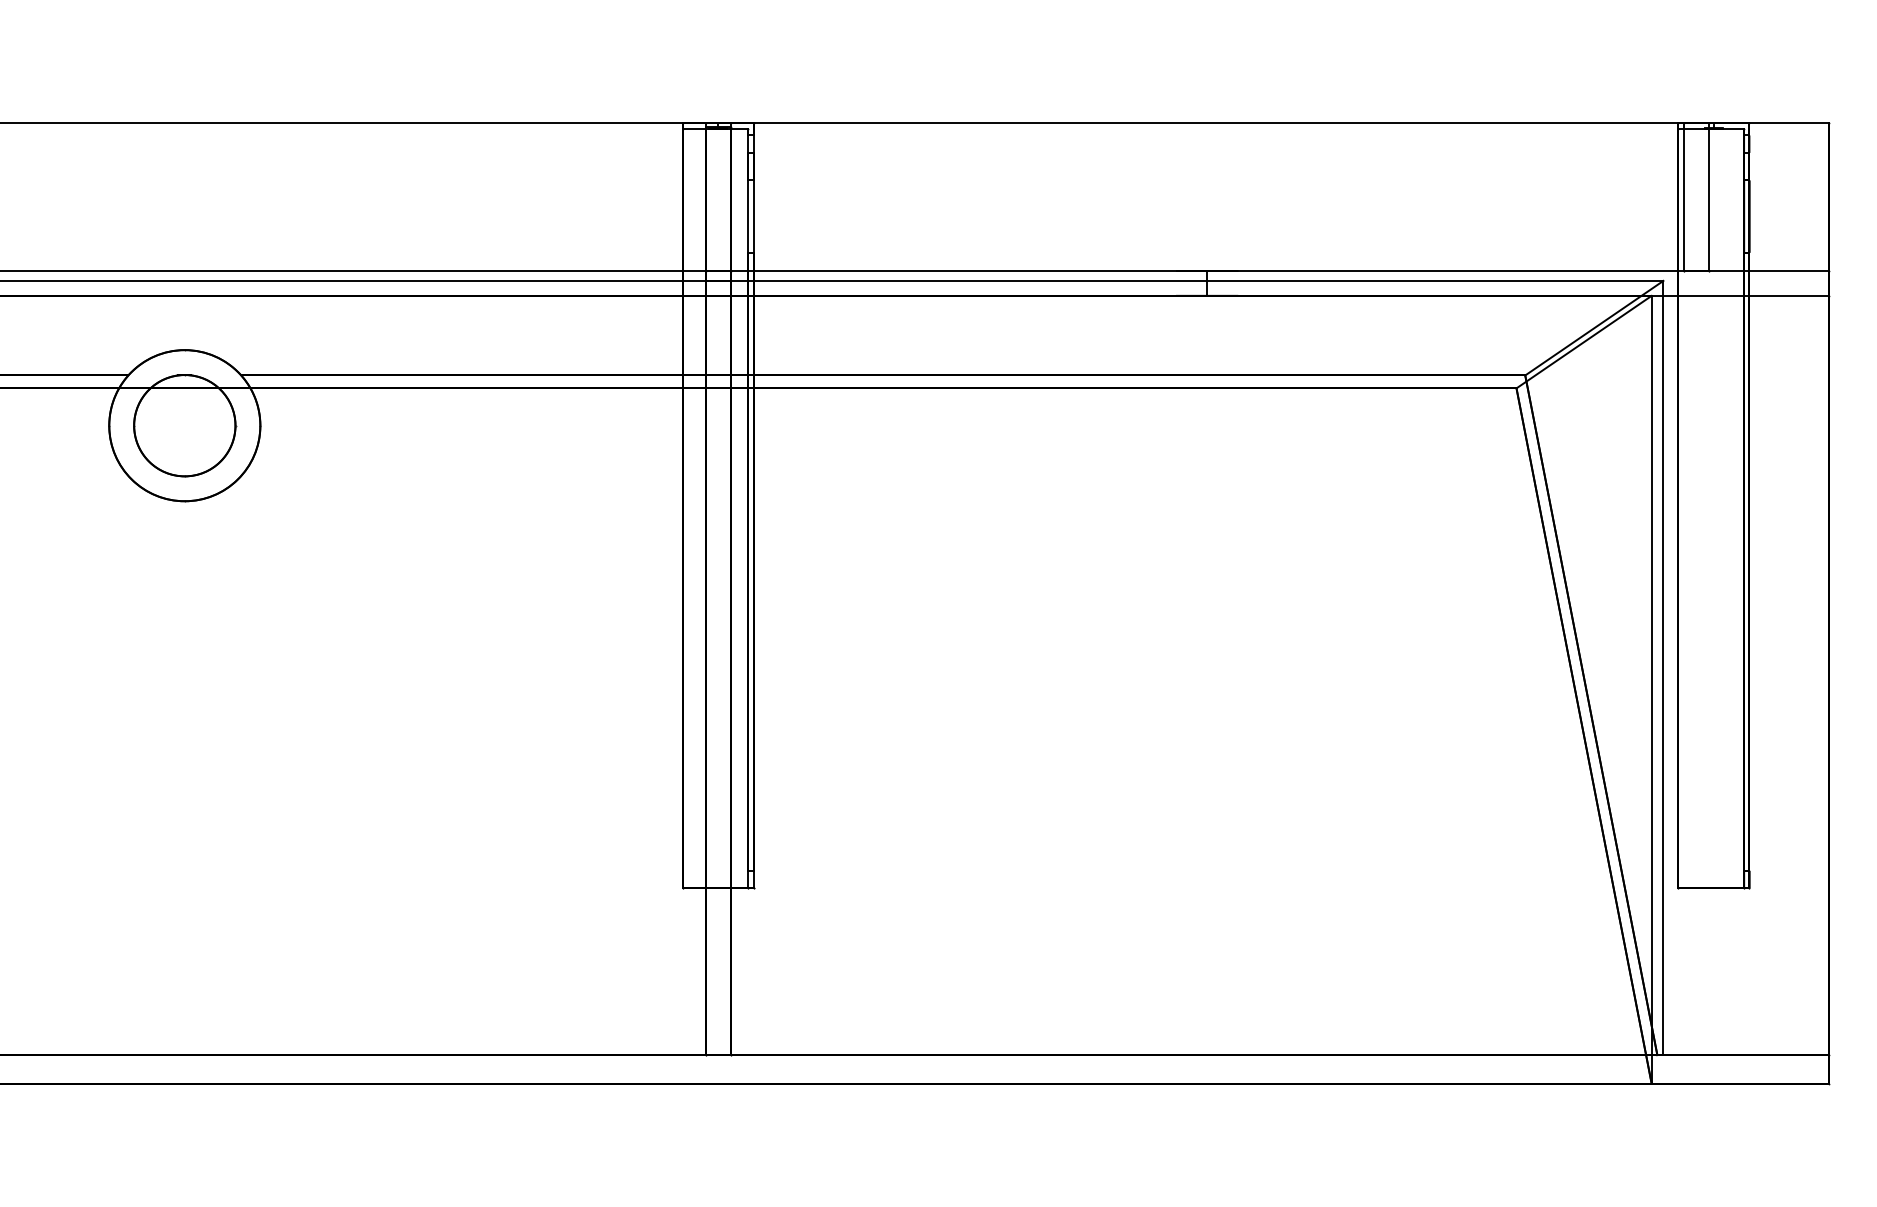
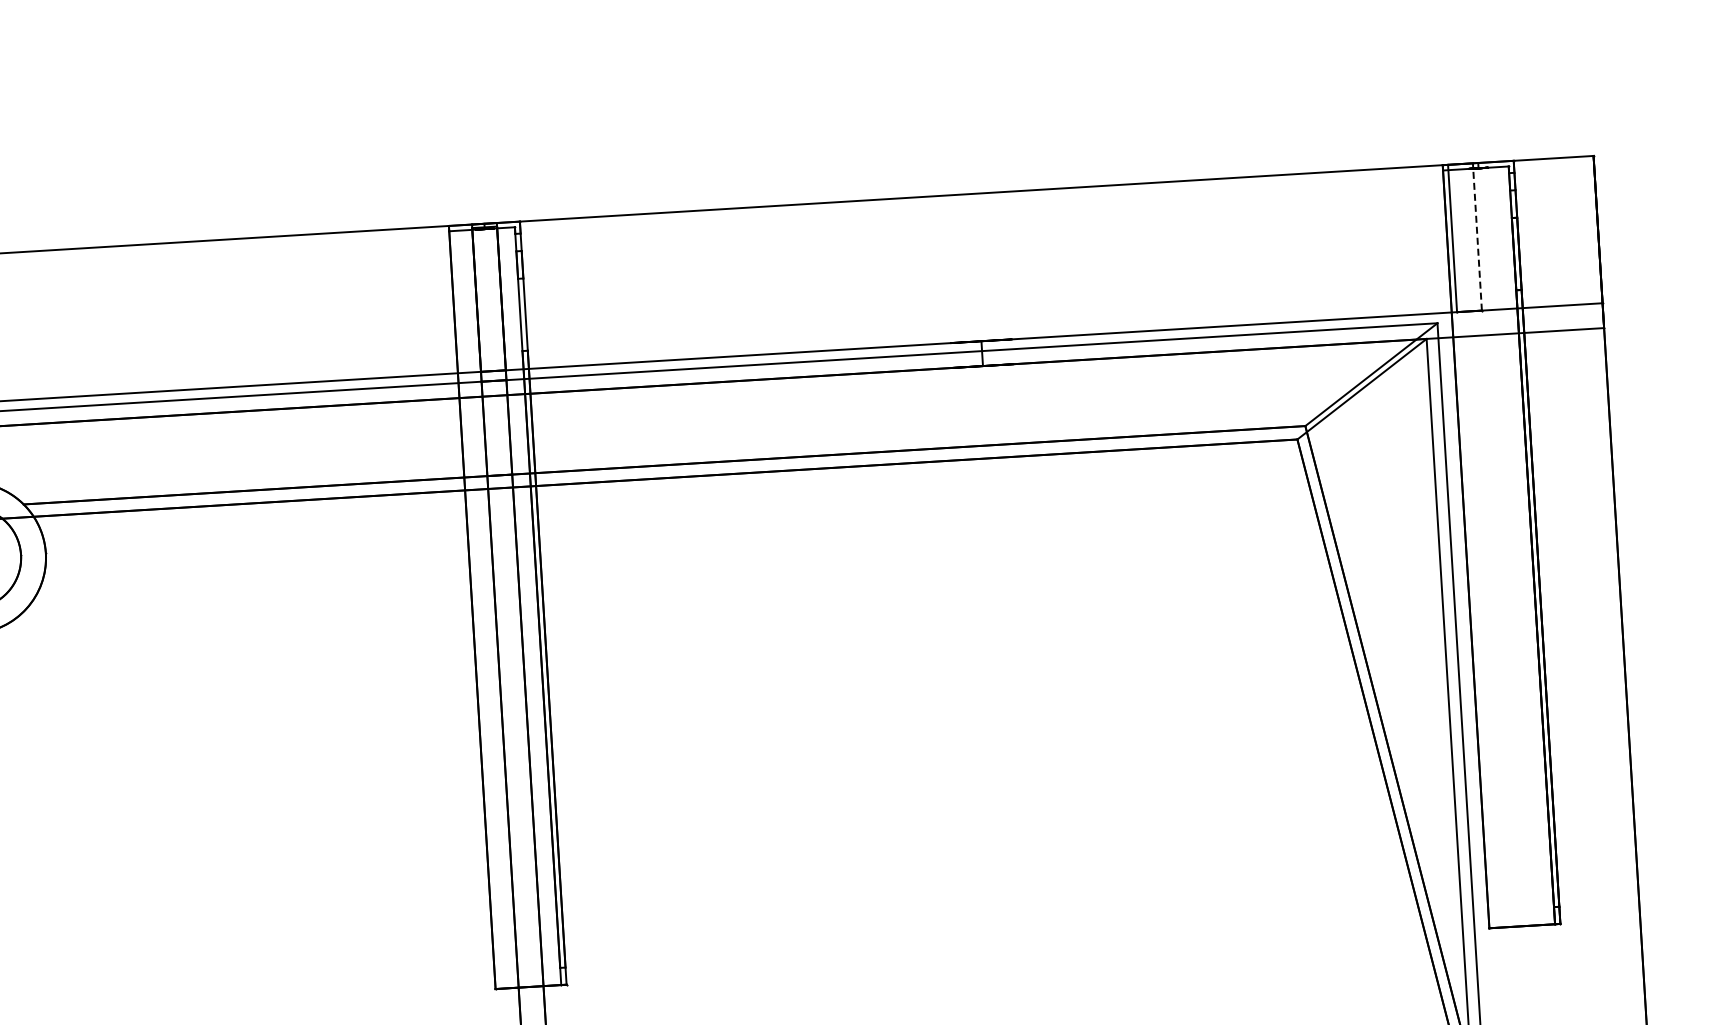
line: (1708, 197) -> (1477, 237), solid -> dashed

